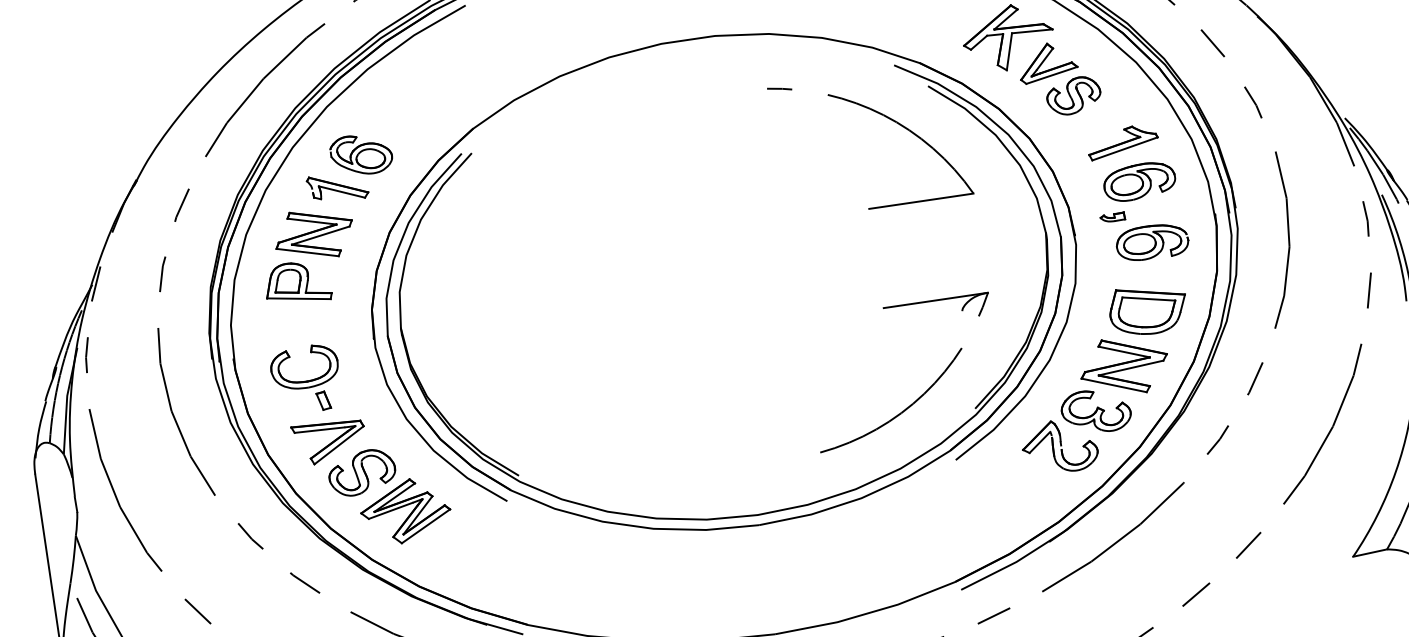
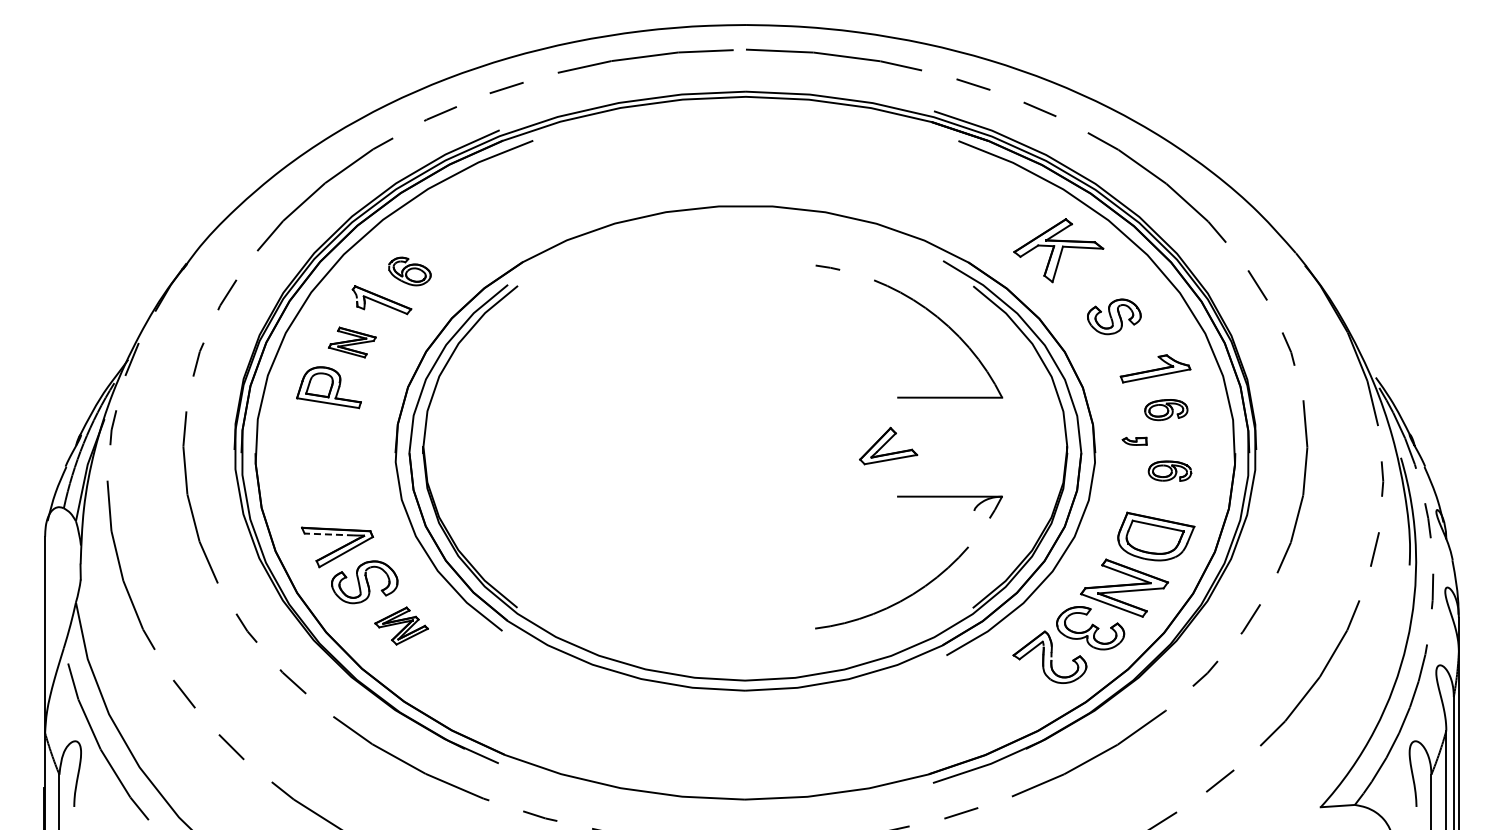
part: (1047, 61) -> (888, 445), moved
part: (361, 154) -> (409, 271), size x0.7
part: (1139, 181) -> (1166, 409), size x0.6
part: (314, 234) -> (352, 342), size x0.6
part: (1152, 242) -> (1169, 471), size x0.6
part: (306, 378) -> (323, 482), removed
line: (319, 430) -> (329, 534), solid -> dashed
part: (405, 510) -> (401, 625), size x0.6

